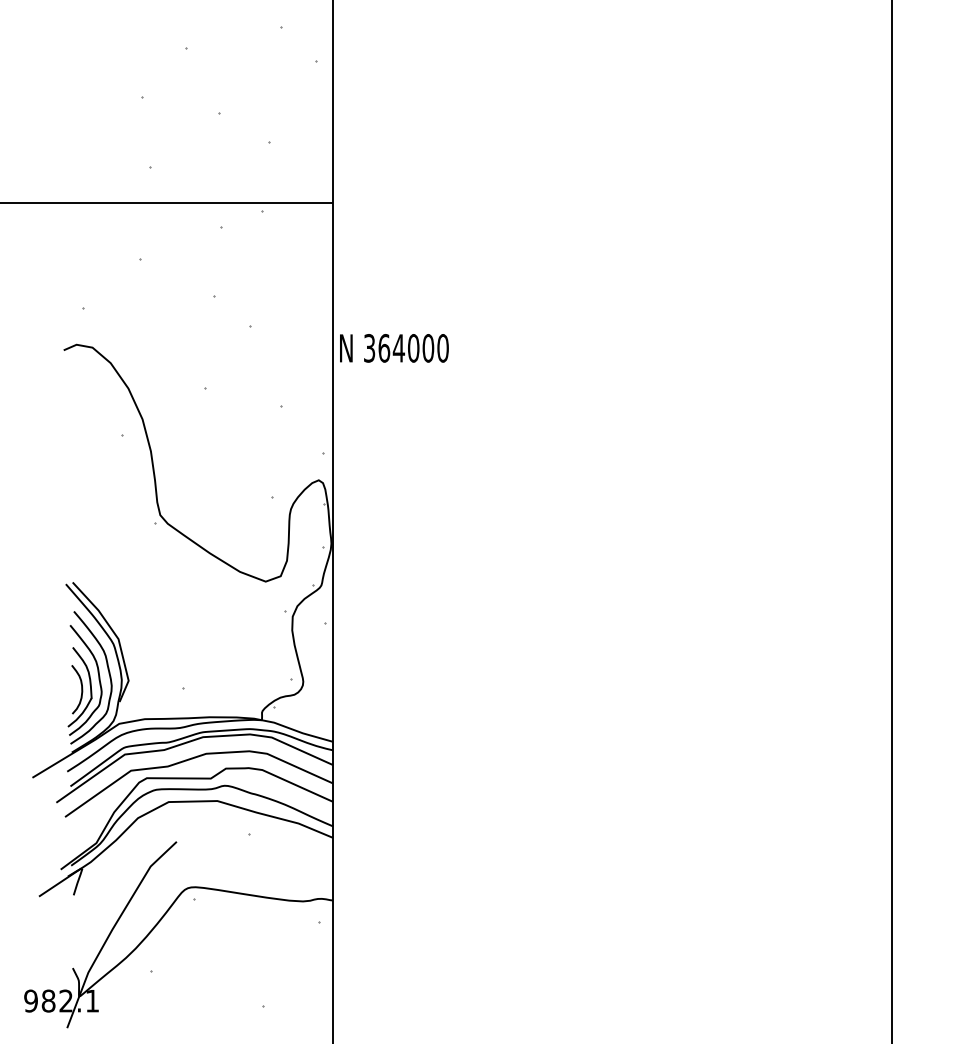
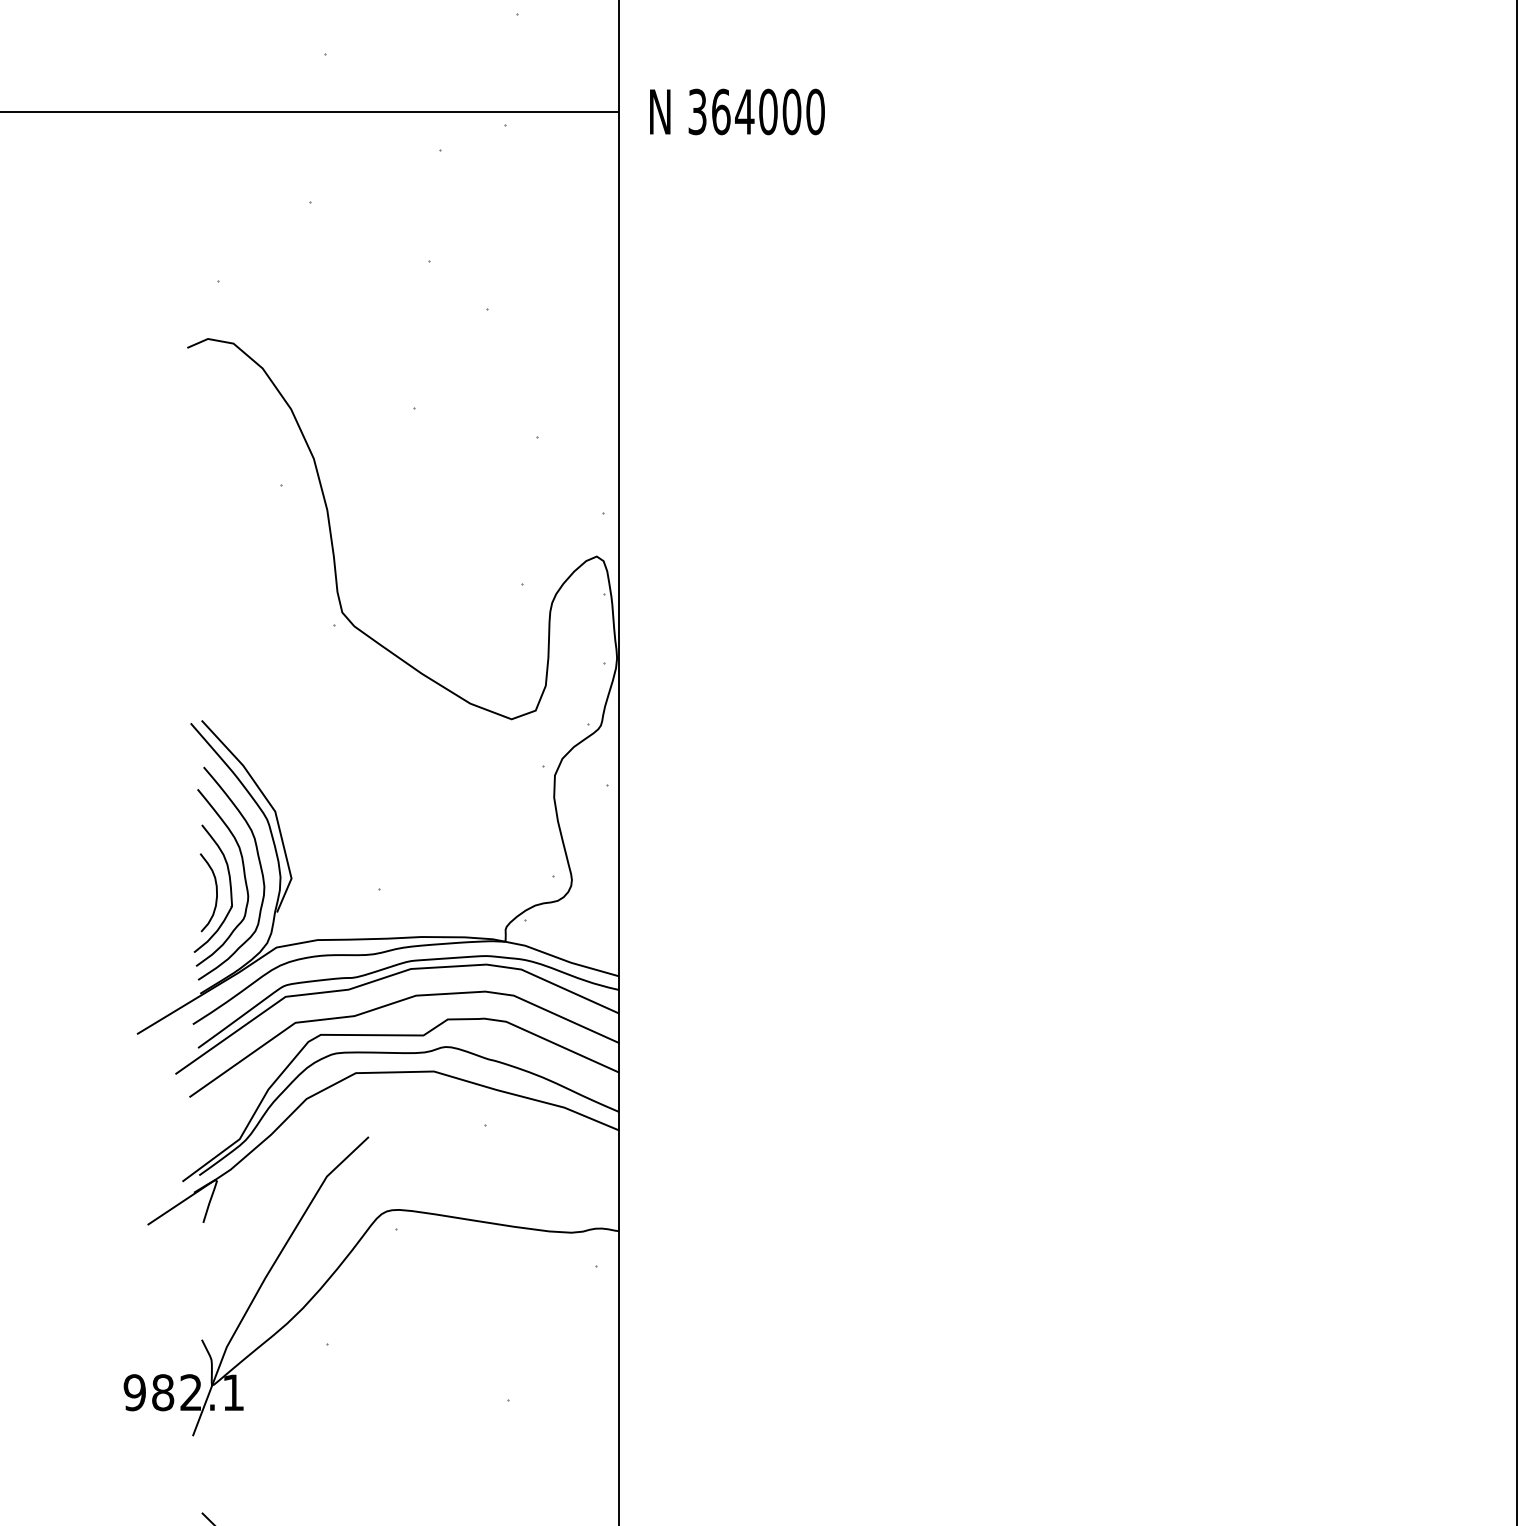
text: (394, 348) -> (737, 112), moved

